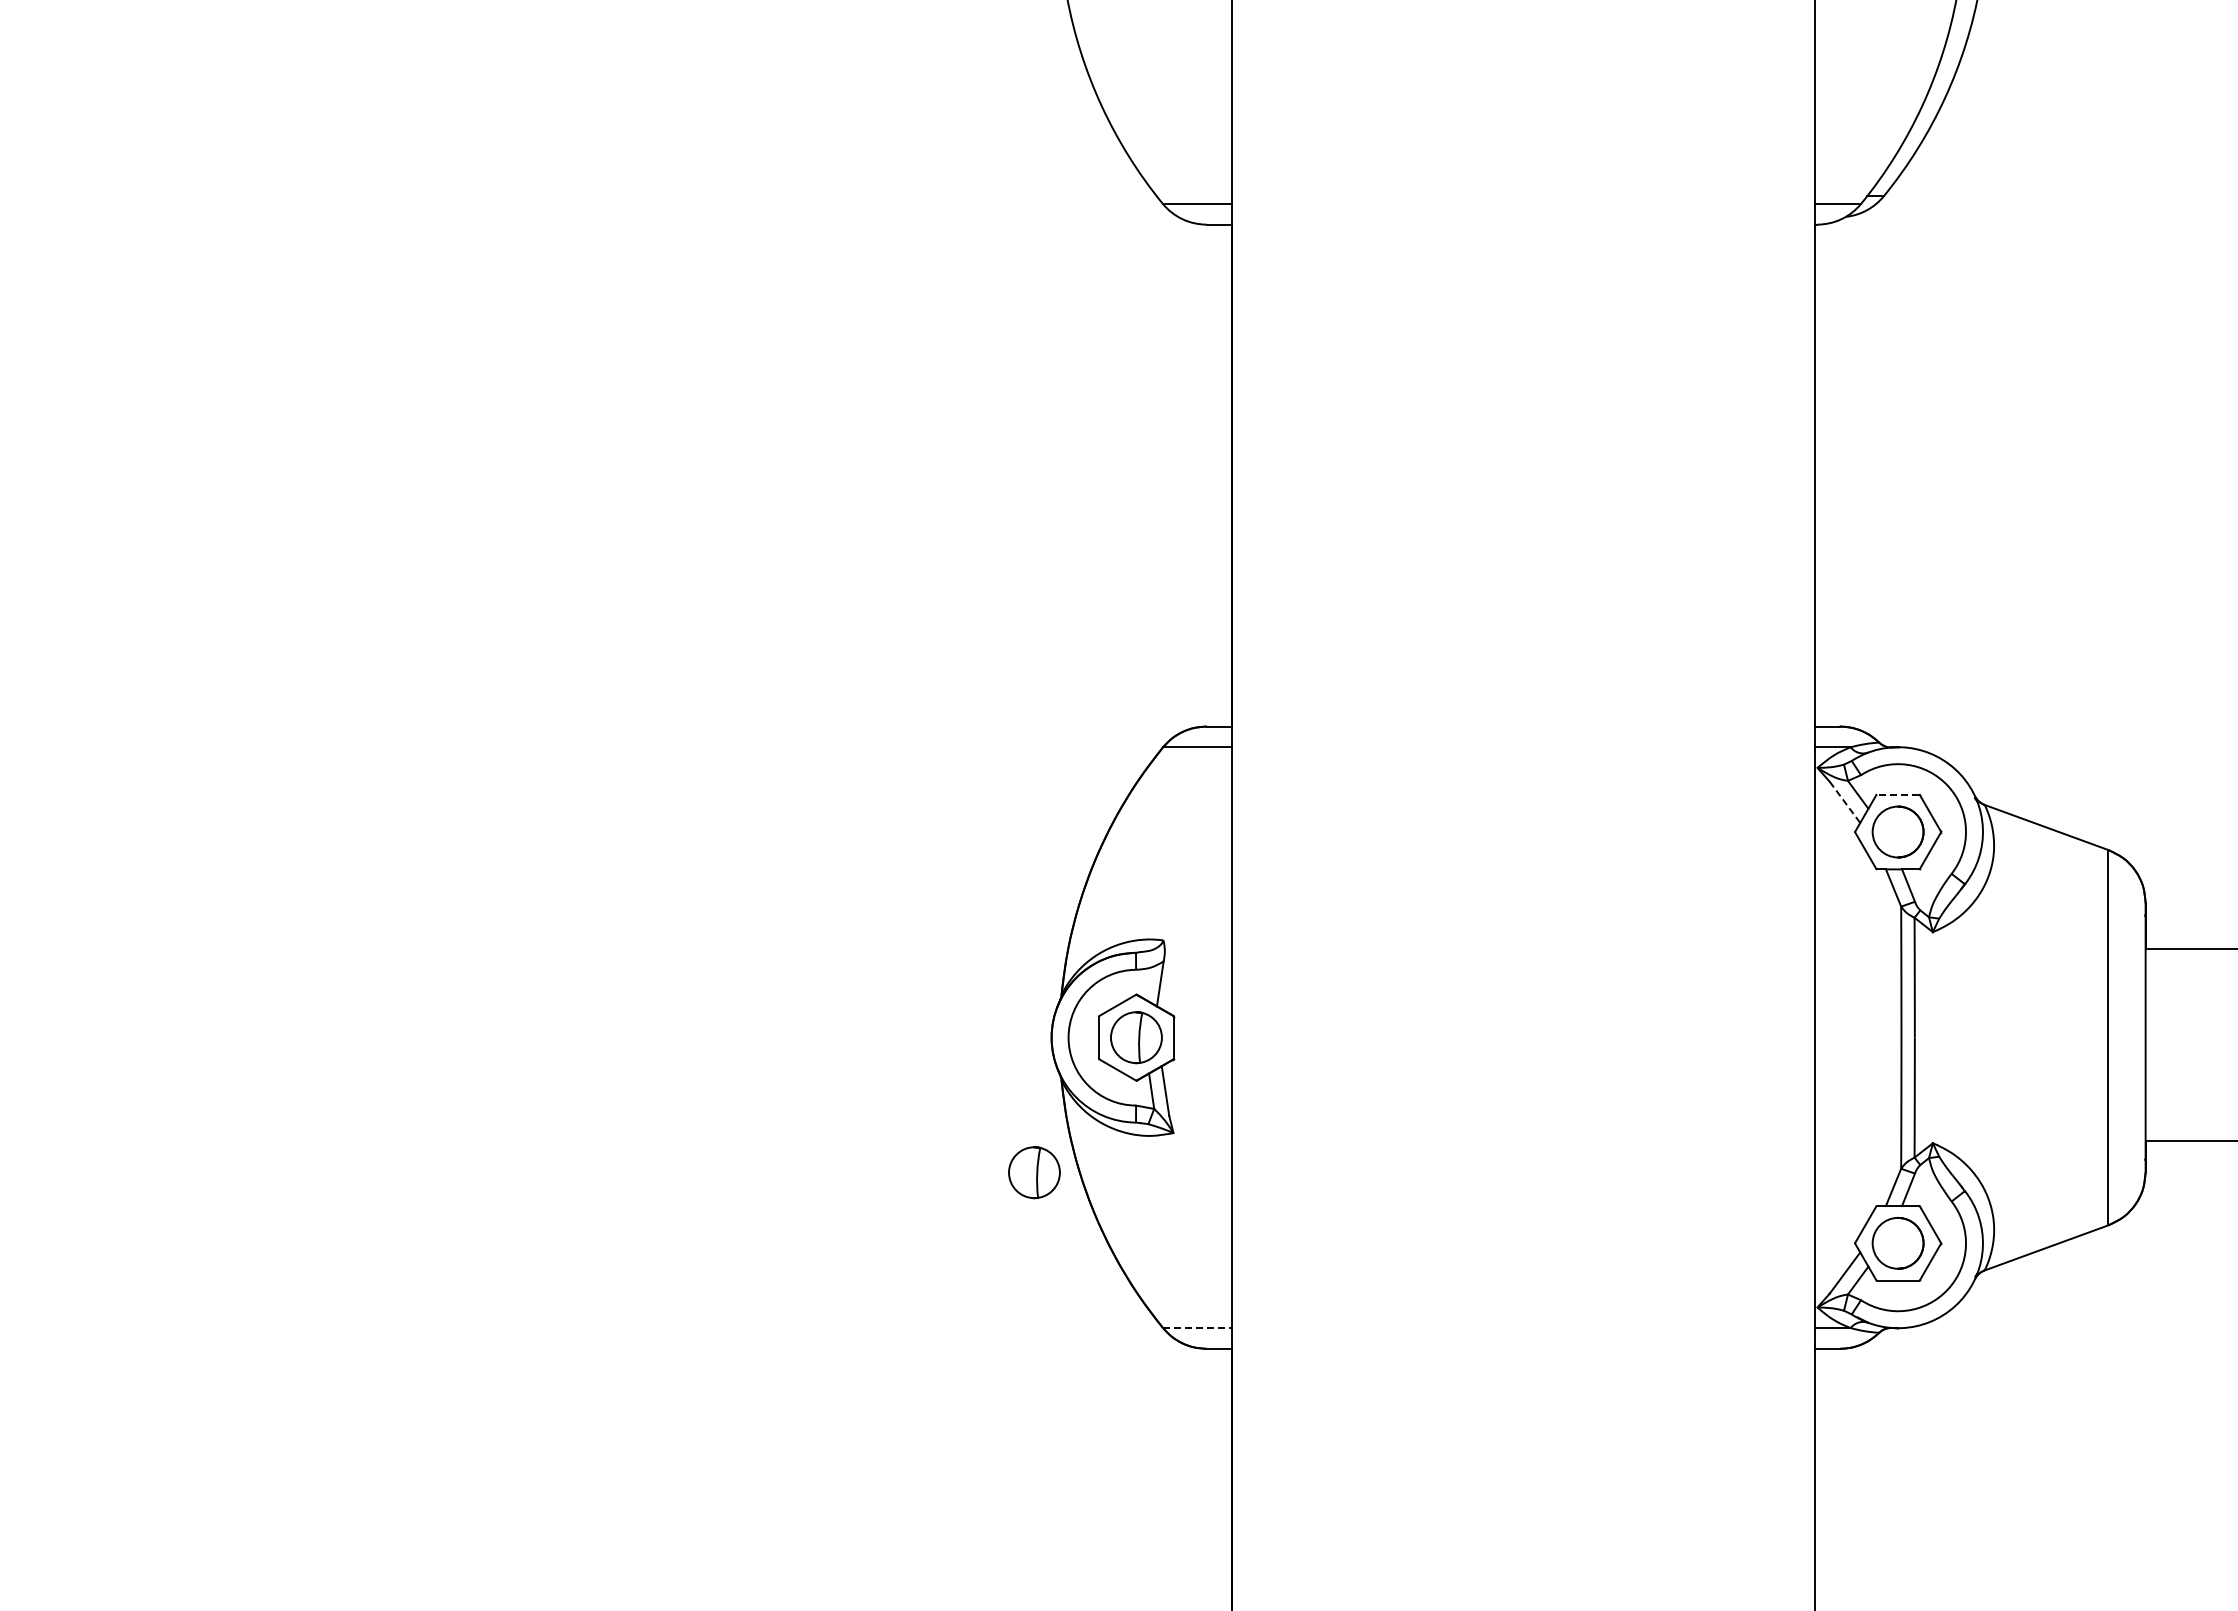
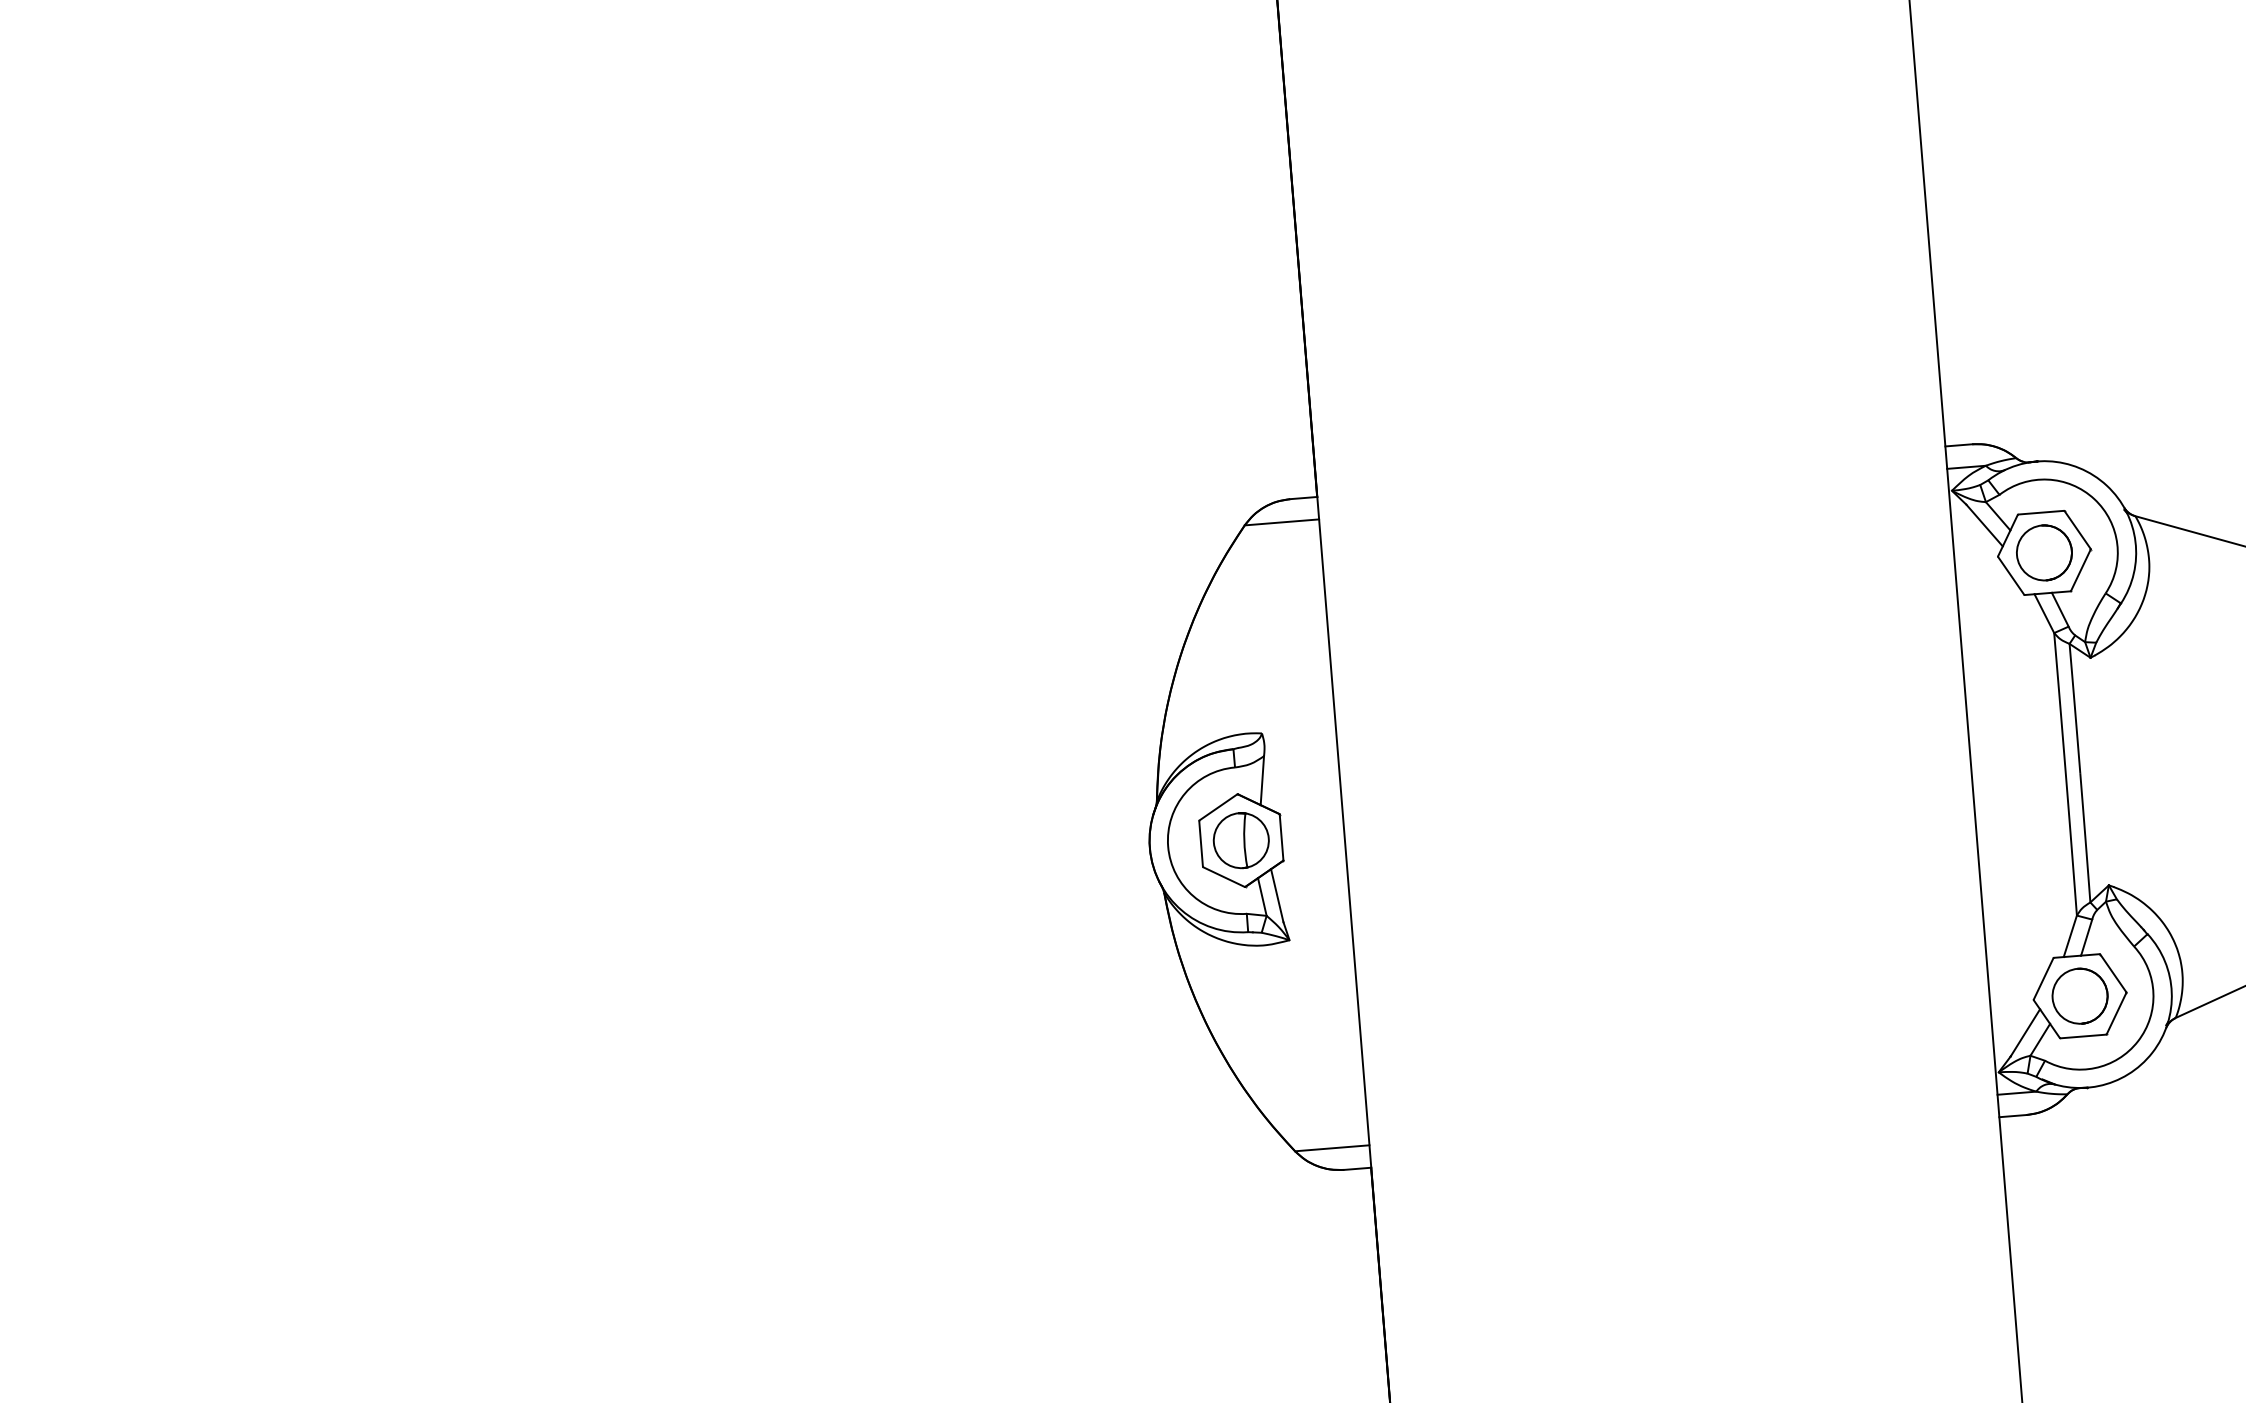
line: (1898, 794) -> (2041, 512), dashed -> solid
line: (1844, 802) -> (1984, 525), dashed -> solid
part: (1034, 1172) -> (1143, 994), removed
line: (1198, 1328) -> (1333, 1148), dashed -> solid

